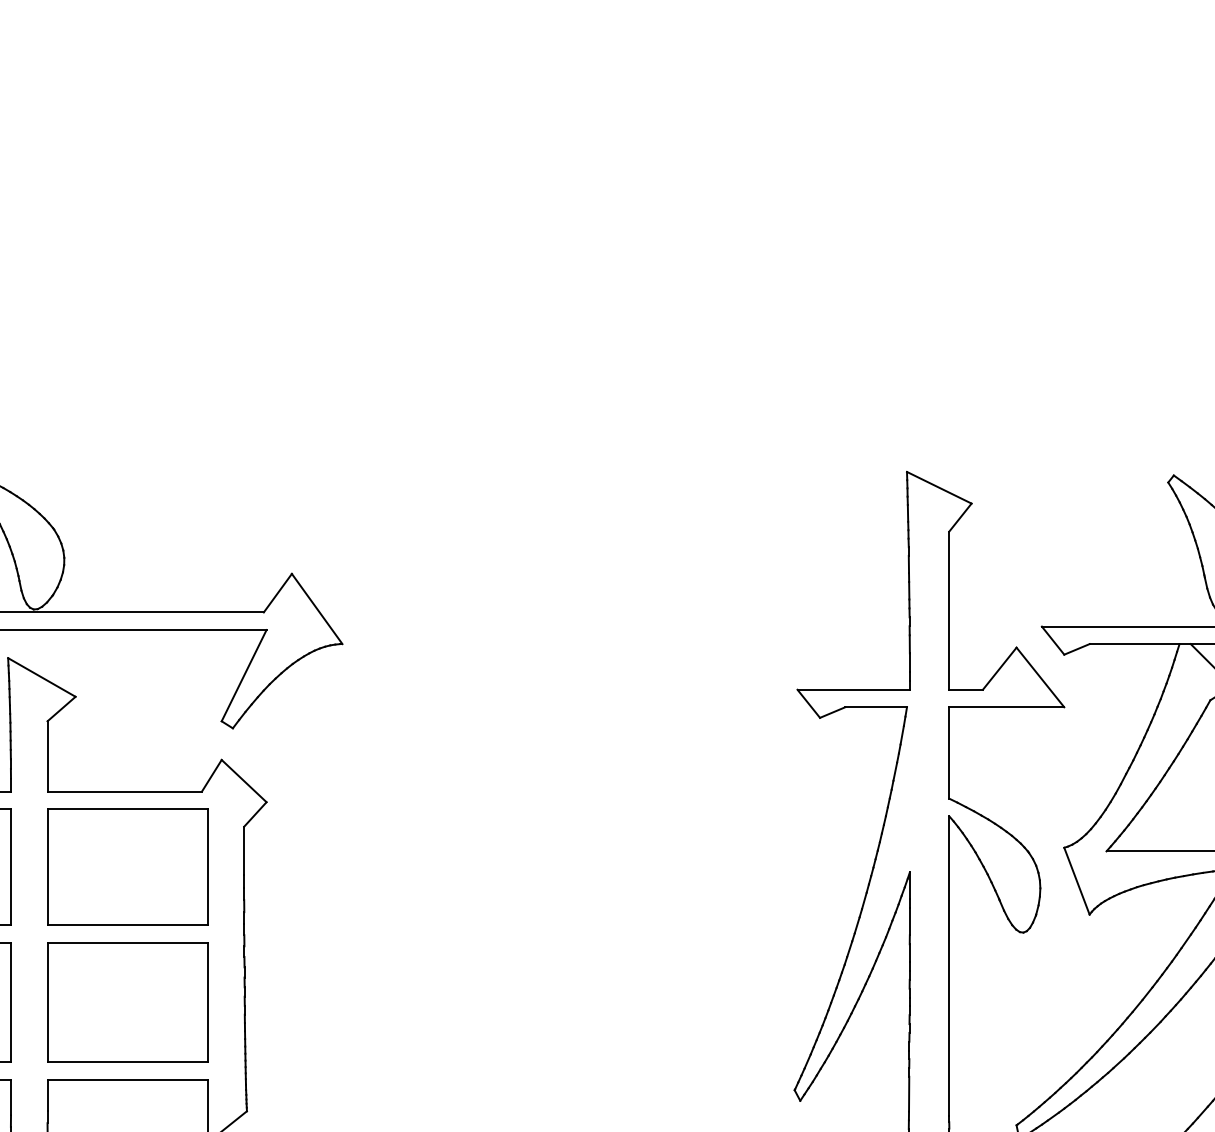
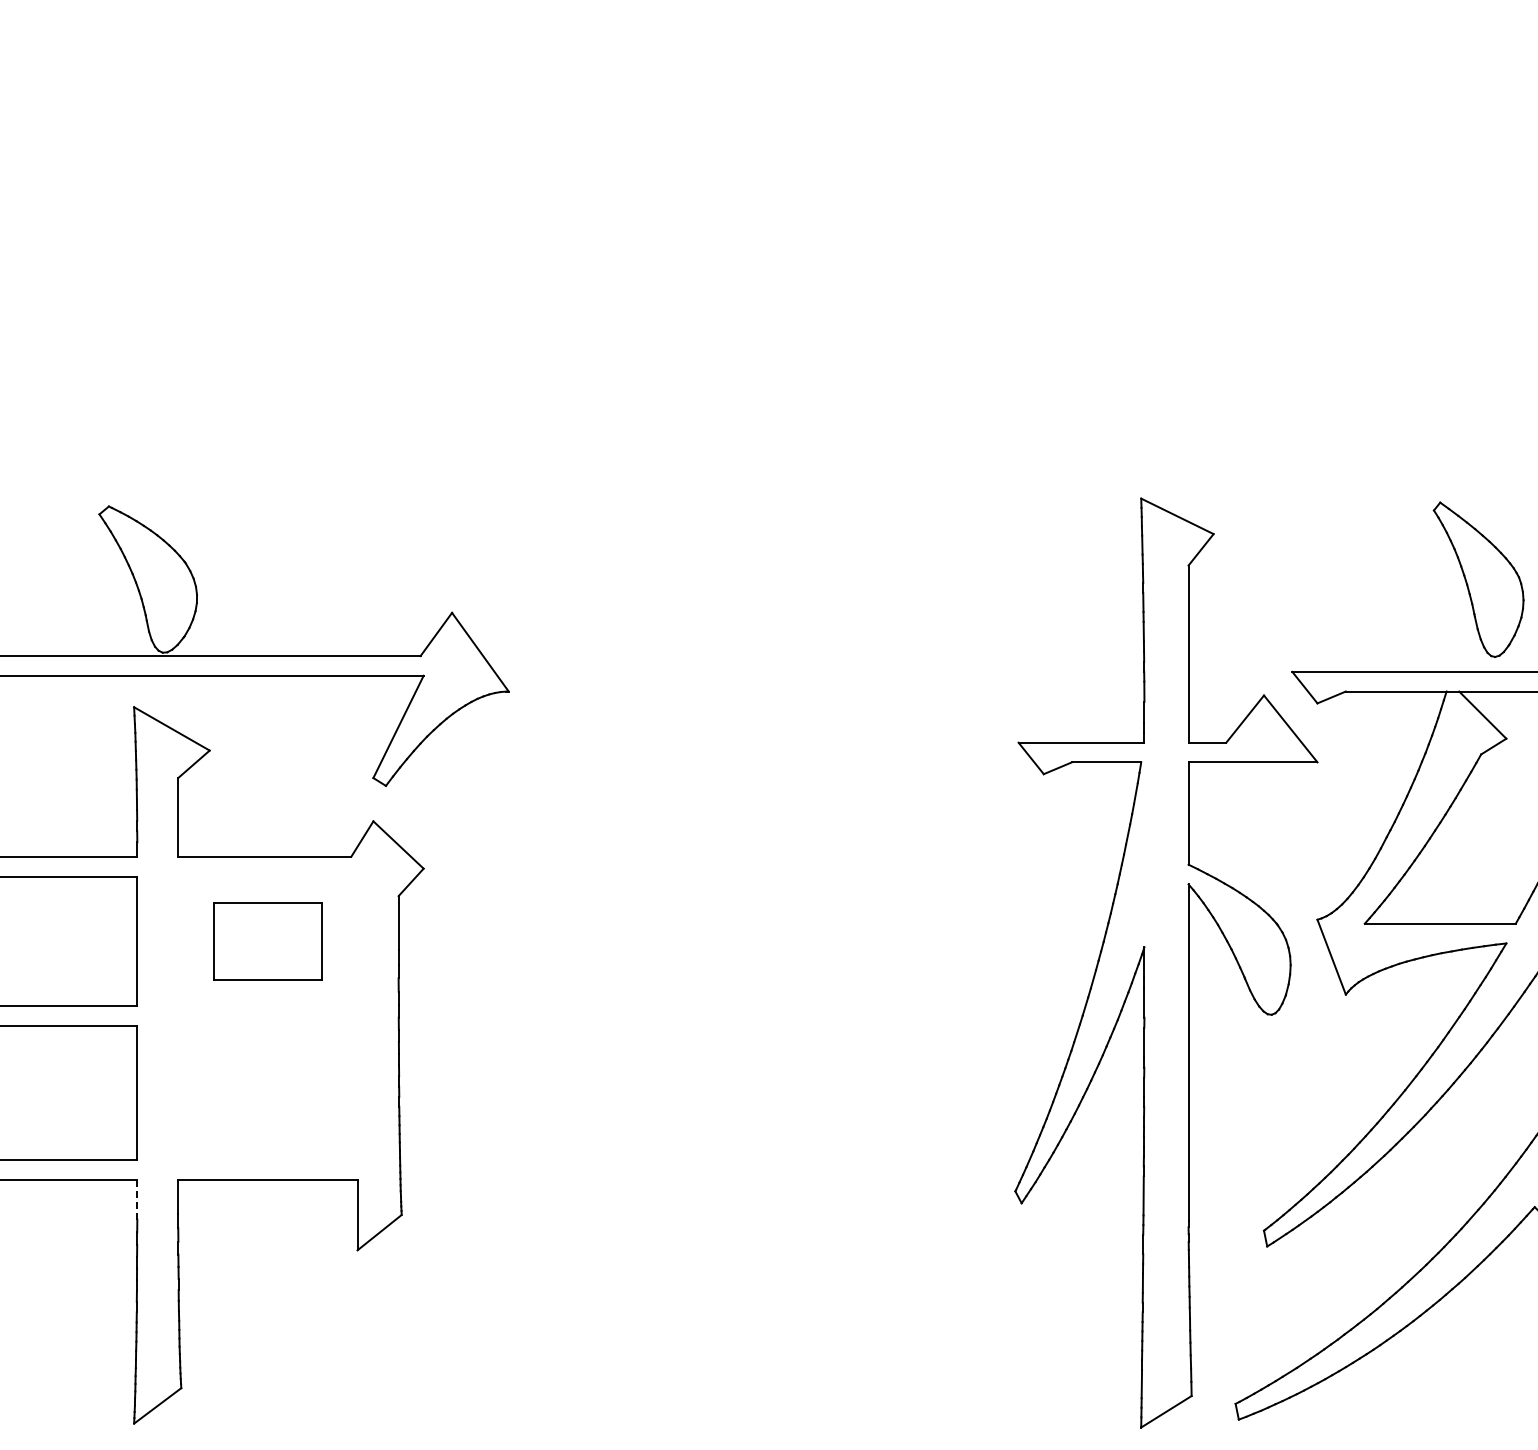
part: (127, 867) -> (267, 941), size x0.6
part: (127, 1001) -> (267, 1092), removed
line: (11, 1098) -> (137, 1200), solid -> dashed

